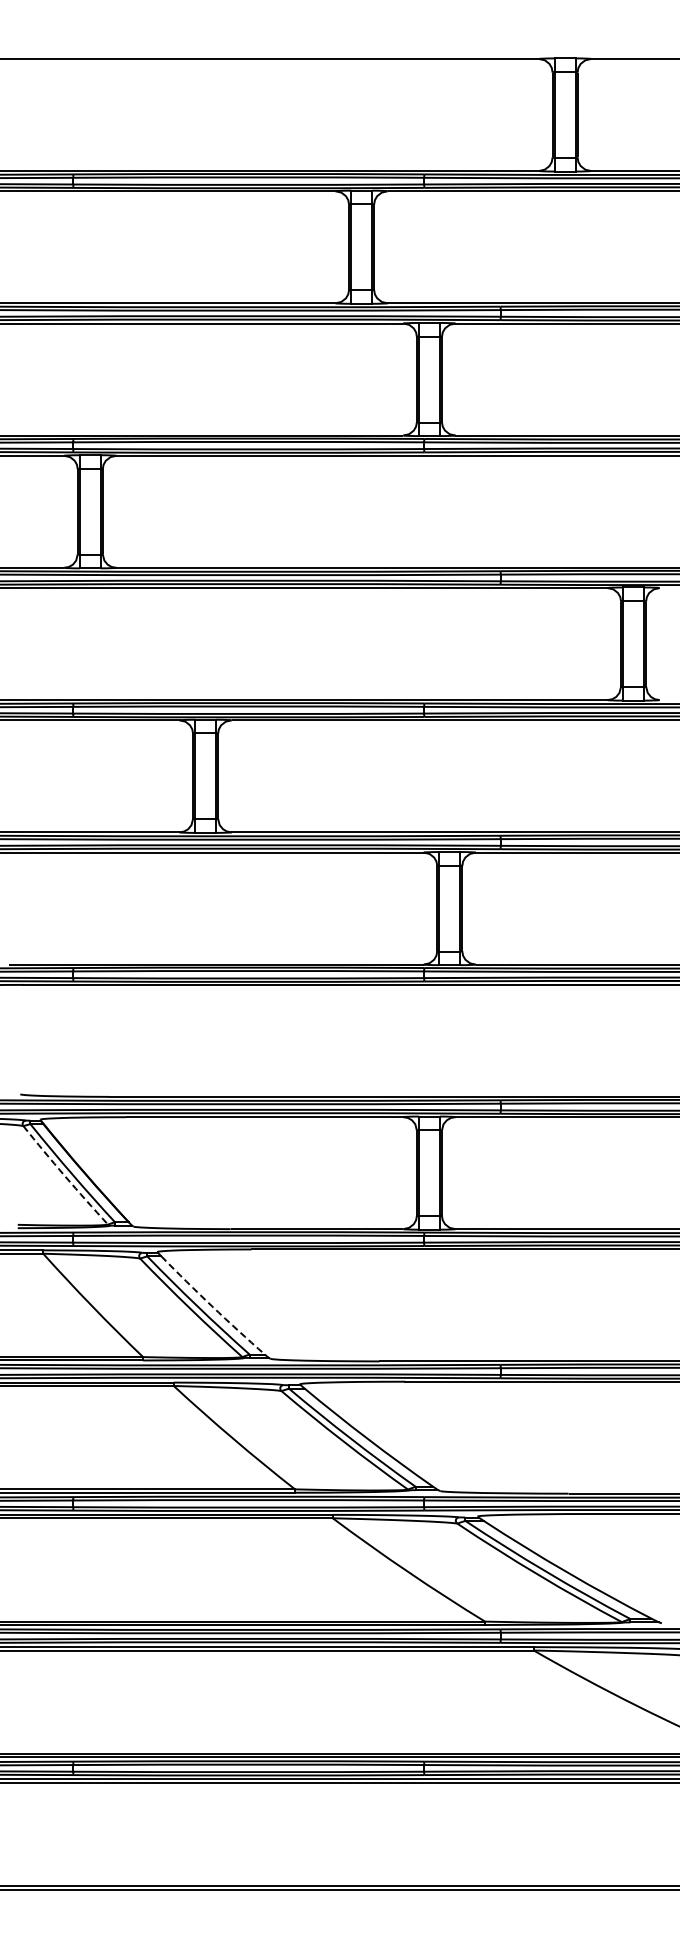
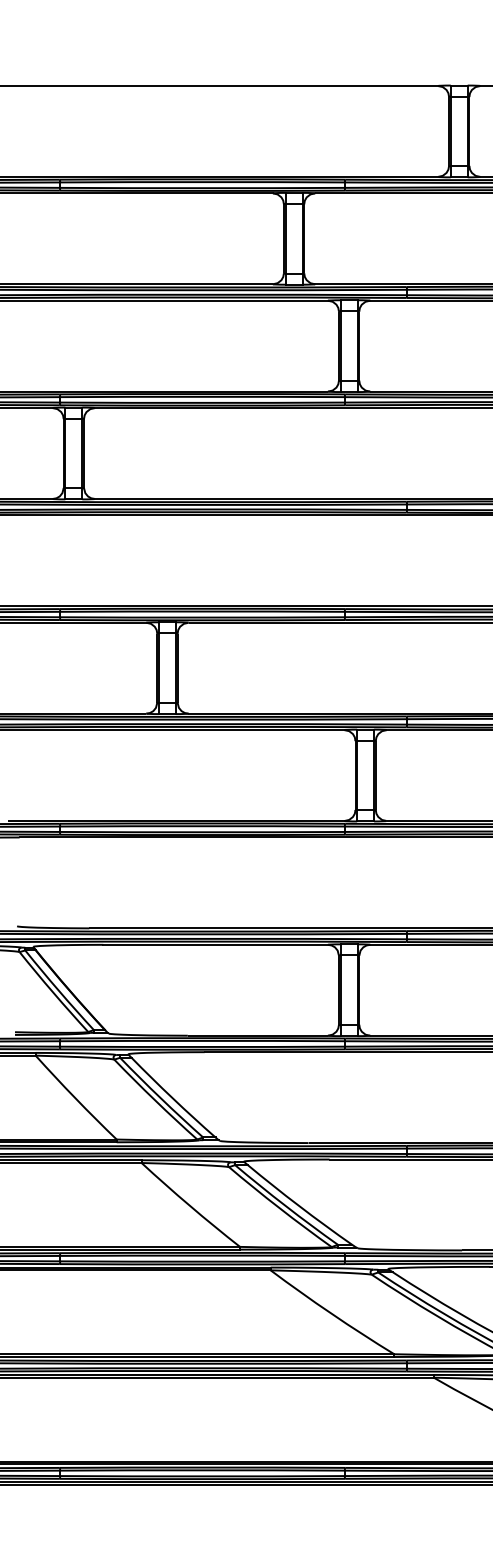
arc: (64, 1176) -> (52, 992), dashed -> solid
arc: (212, 1306) -> (173, 1098), dashed -> solid

